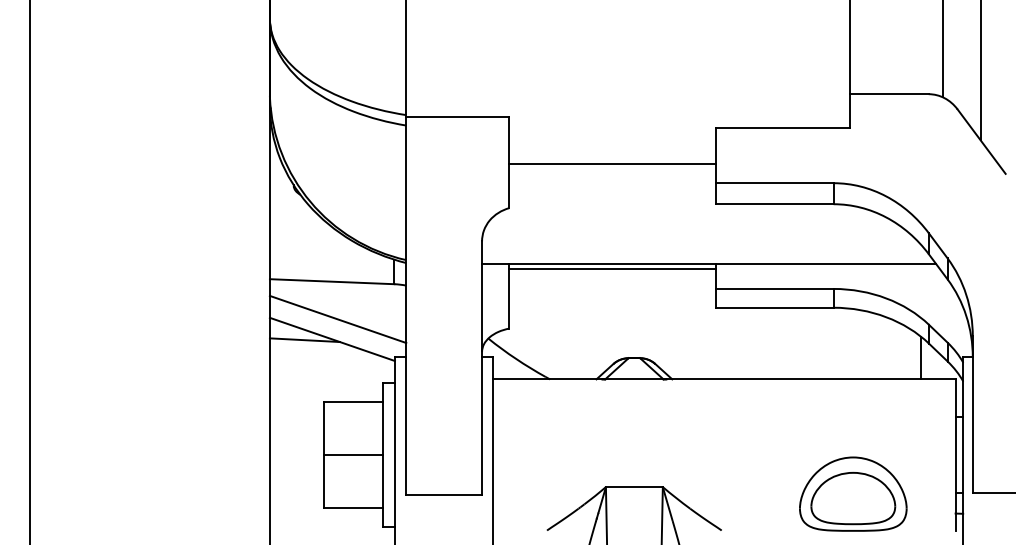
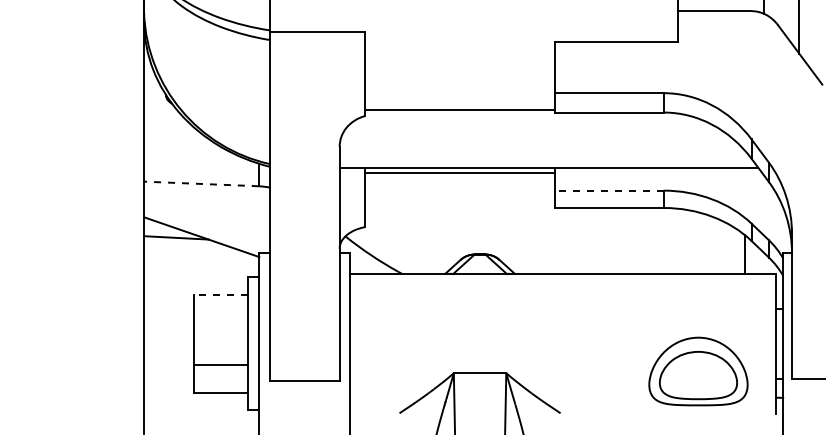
line: (612, 163) -> (459, 109), moved
line: (331, 281) -> (200, 183), solid -> dashed
line: (774, 288) -> (609, 190), solid -> dashed
line: (337, 319) -> (206, 218), removed
line: (353, 402) -> (221, 295), solid -> dashed
line: (353, 455) -> (221, 365), moved
part: (853, 493) -> (698, 370), moved

